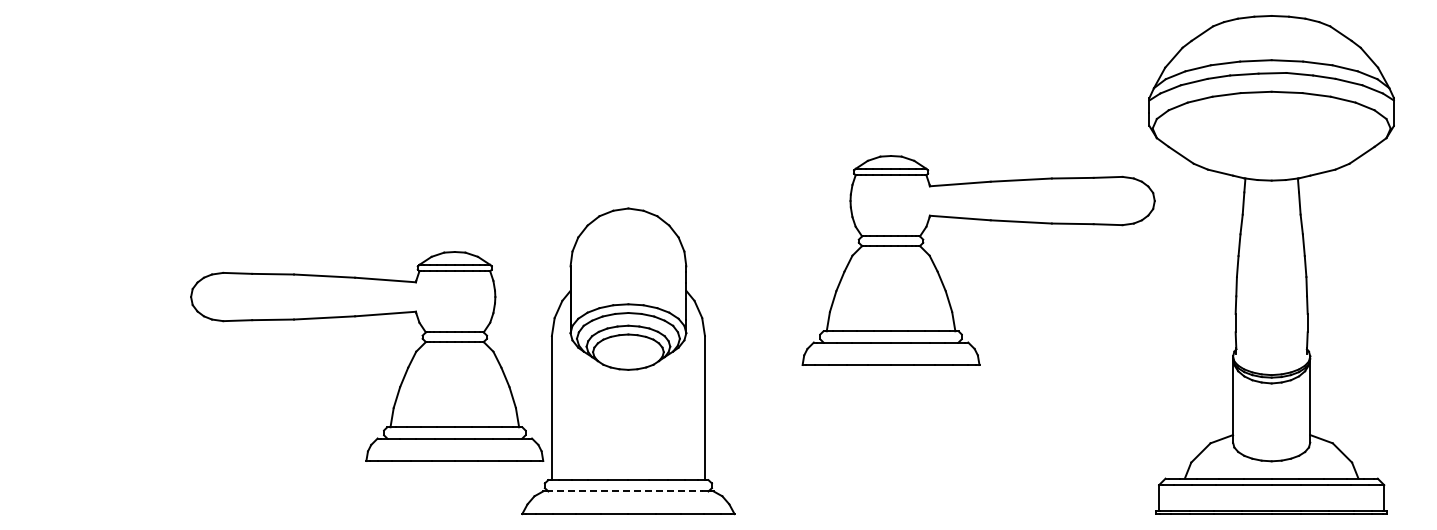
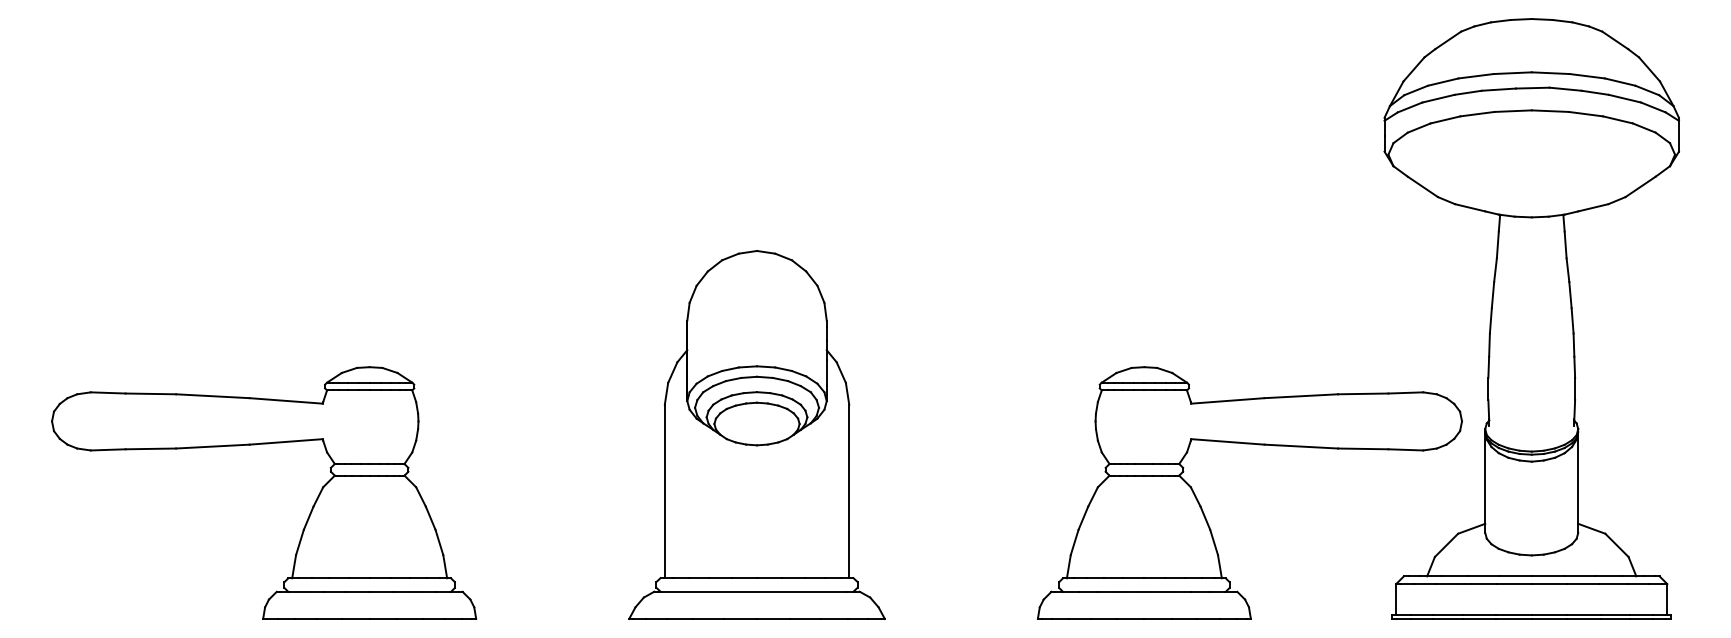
part: (978, 220) -> (1249, 444), moved
part: (367, 316) -> (264, 444), moved
line: (624, 491) -> (752, 591), dashed -> solid

